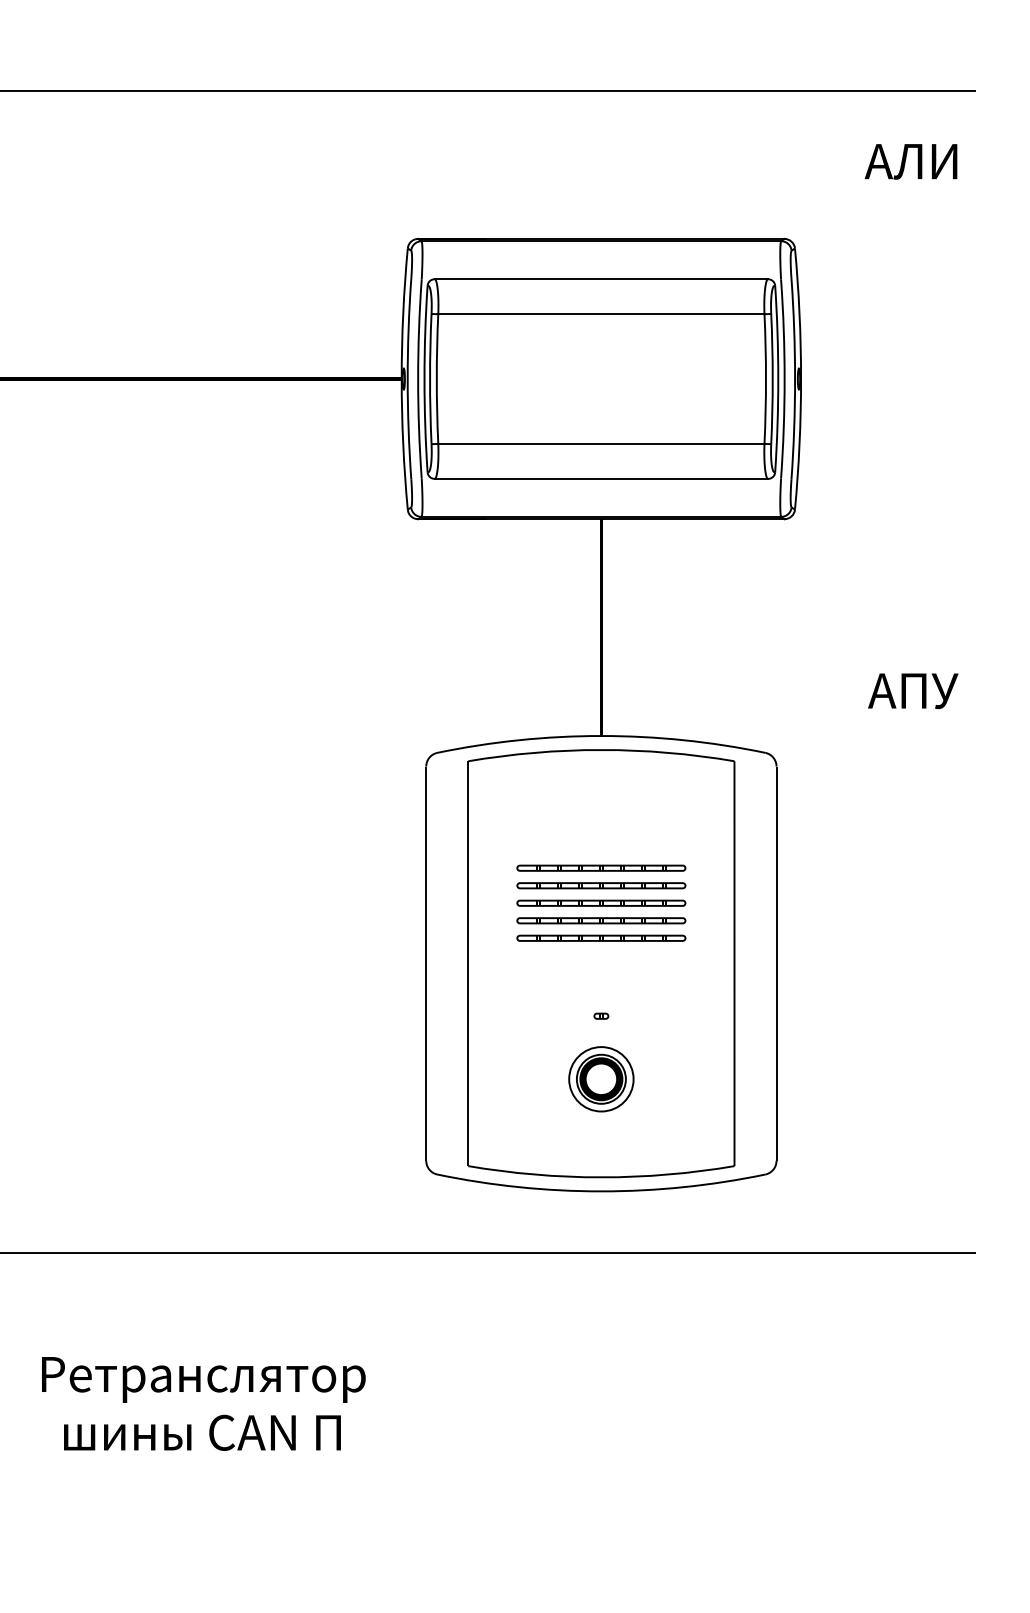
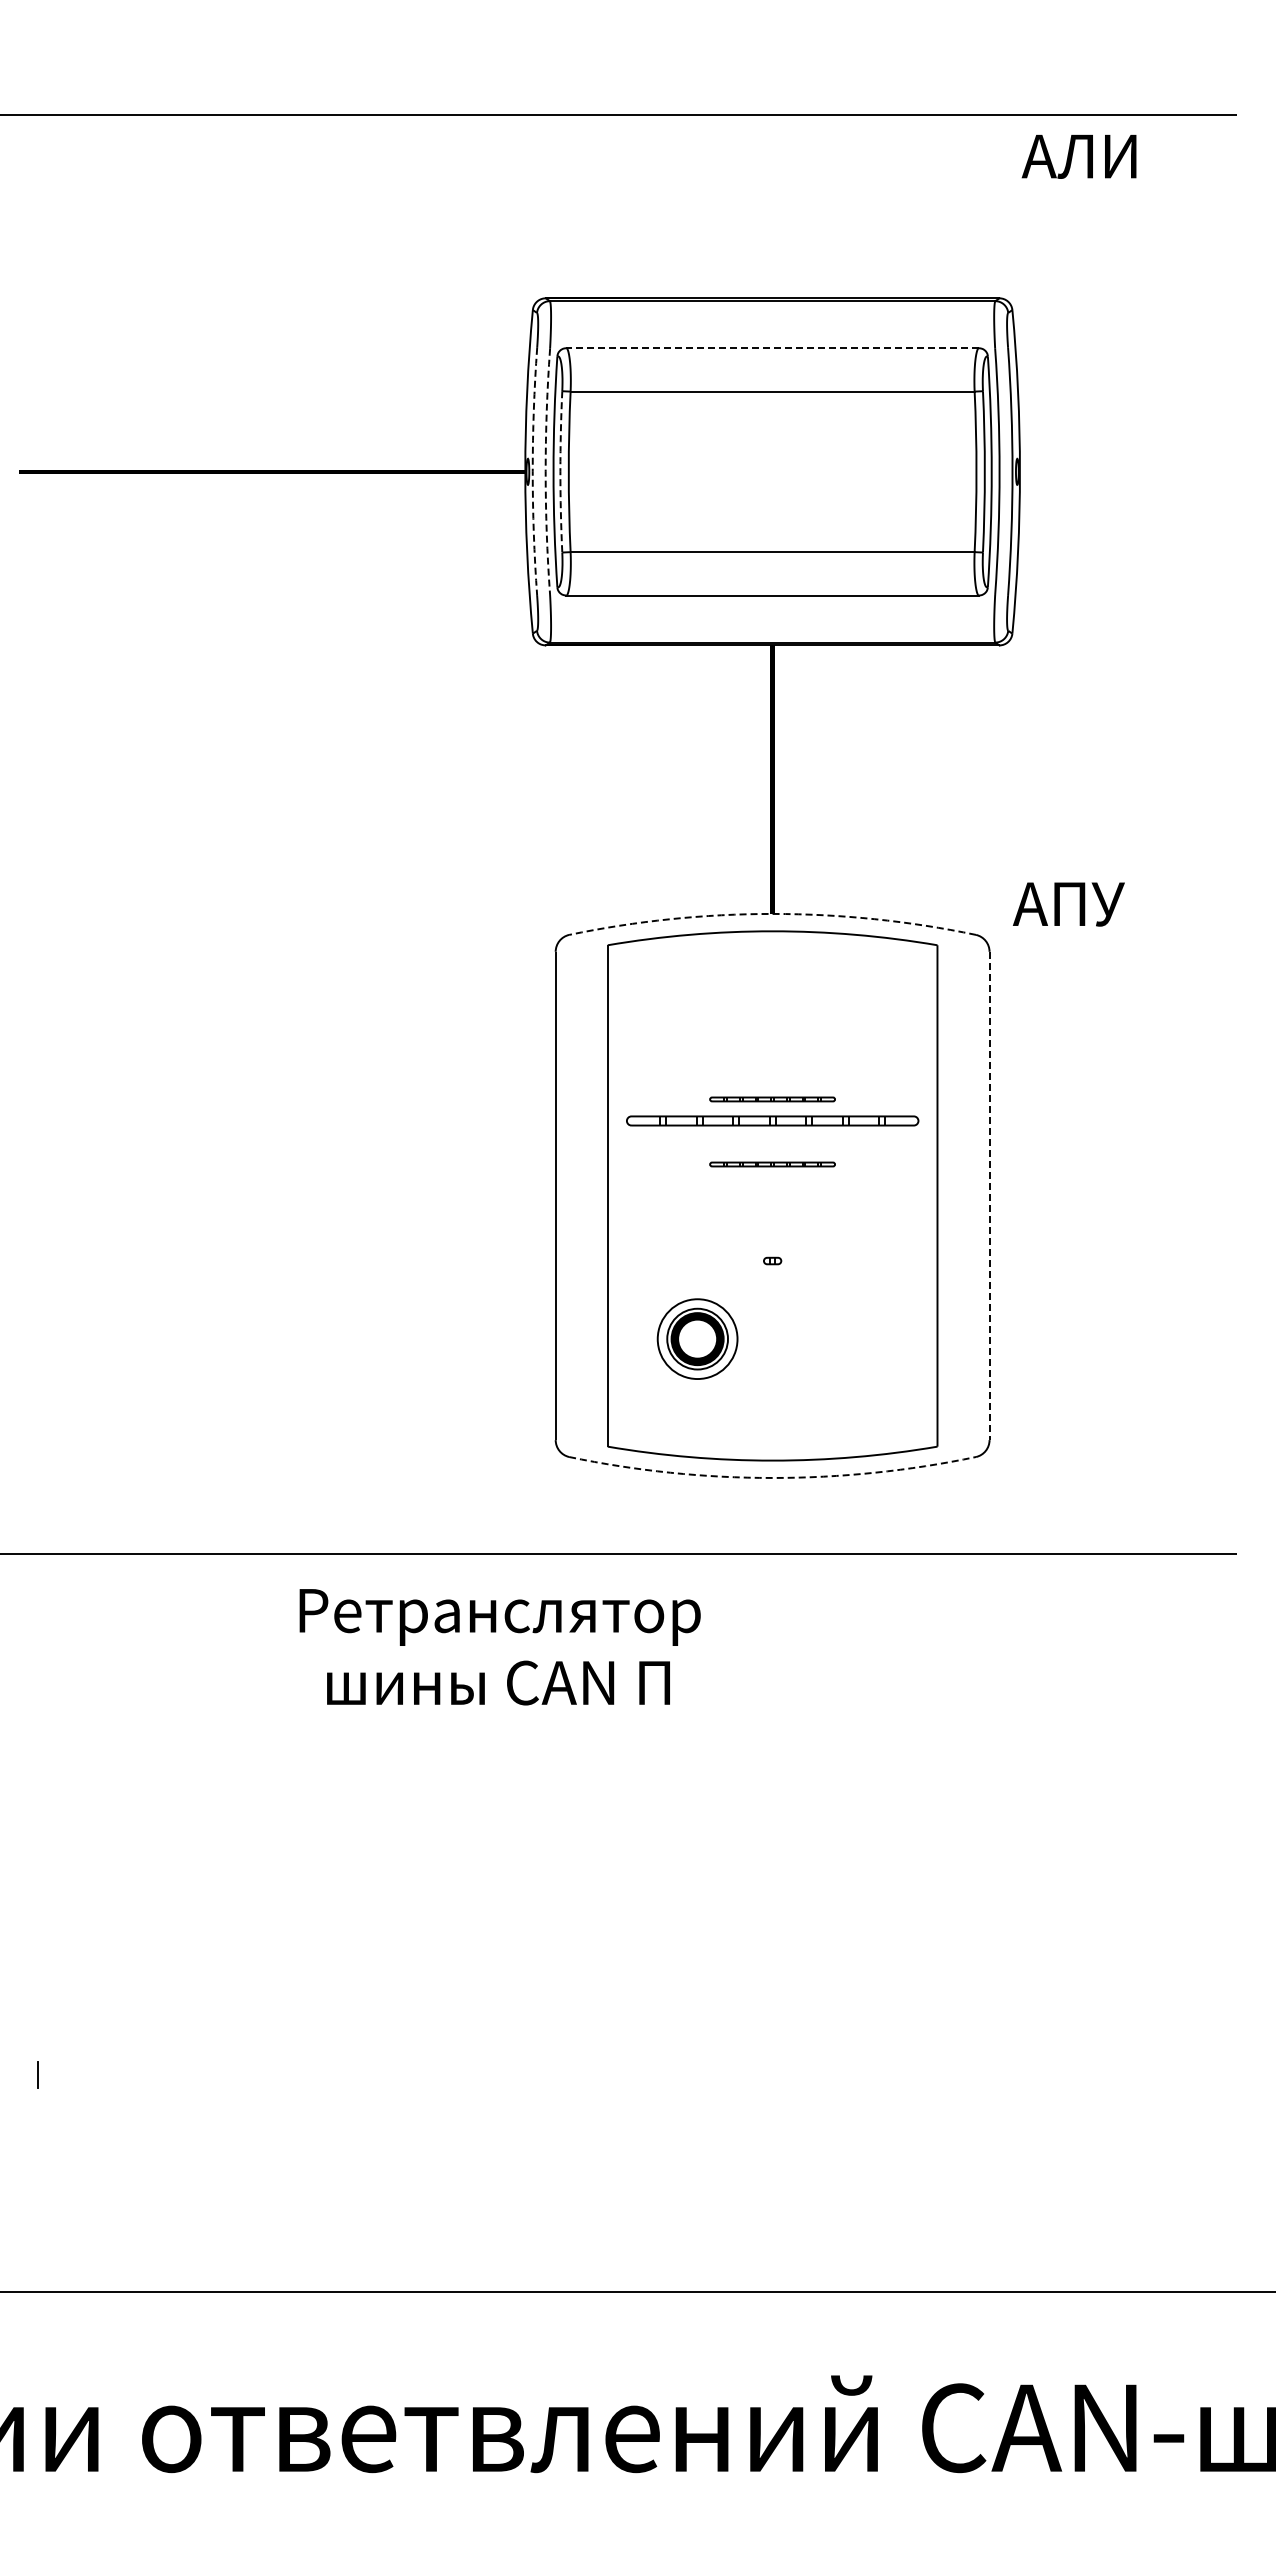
text: (910, 161) -> (1078, 156), moved
line: (601, 279) -> (772, 348), solid -> dashed
arc: (407, 378) -> (532, 471), solid -> dashed
arc: (418, 378) -> (545, 471), solid -> dashed
arc: (430, 378) -> (560, 471), solid -> dashed
text: (912, 691) -> (1068, 904), moved
arc: (601, 735) -> (772, 913), solid -> dashed
part: (601, 868) -> (772, 1077), removed
part: (601, 885) -> (772, 1099), size x0.6
part: (601, 903) -> (772, 1121), size x1.4
part: (601, 920) -> (772, 1142), removed
part: (601, 938) -> (772, 1164), size x0.6
line: (776, 964) -> (989, 1196), solid -> dashed
part: (601, 1078) -> (697, 1338), moved
arc: (601, 1191) -> (772, 1477), solid -> dashed
text: (203, 1404) -> (499, 1647), moved

